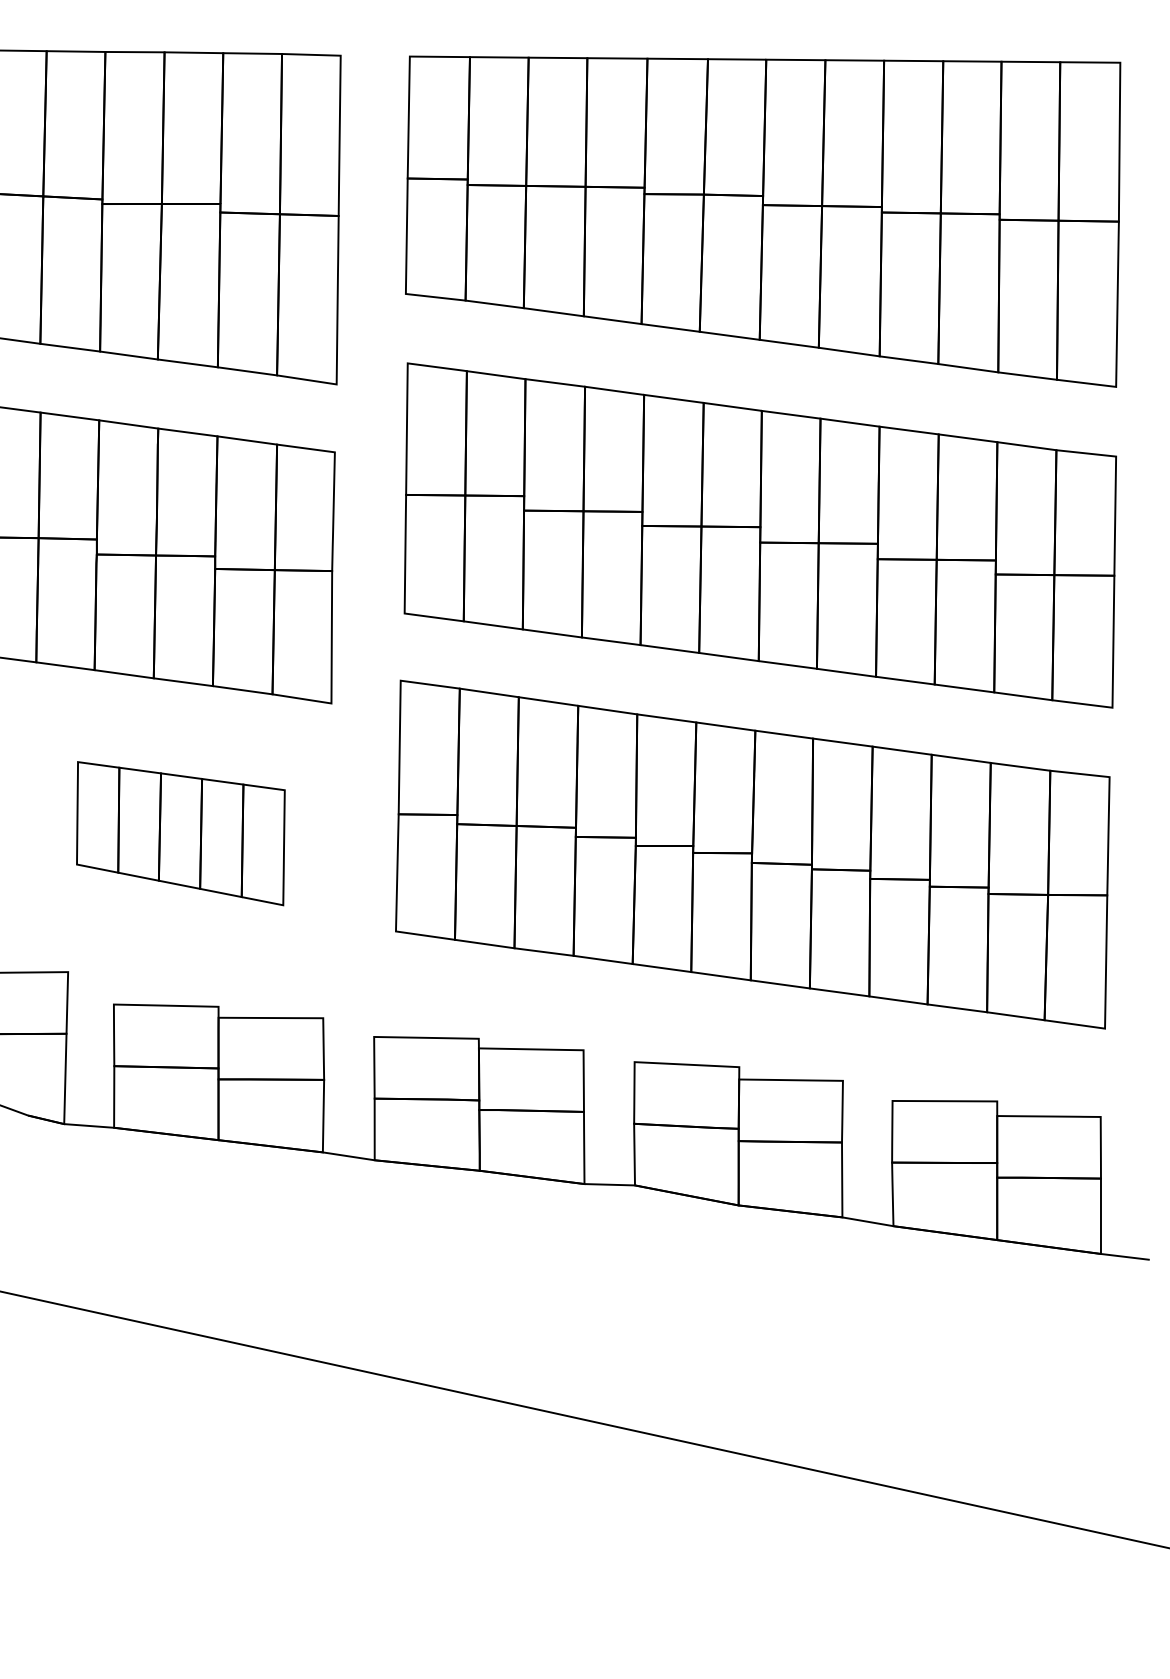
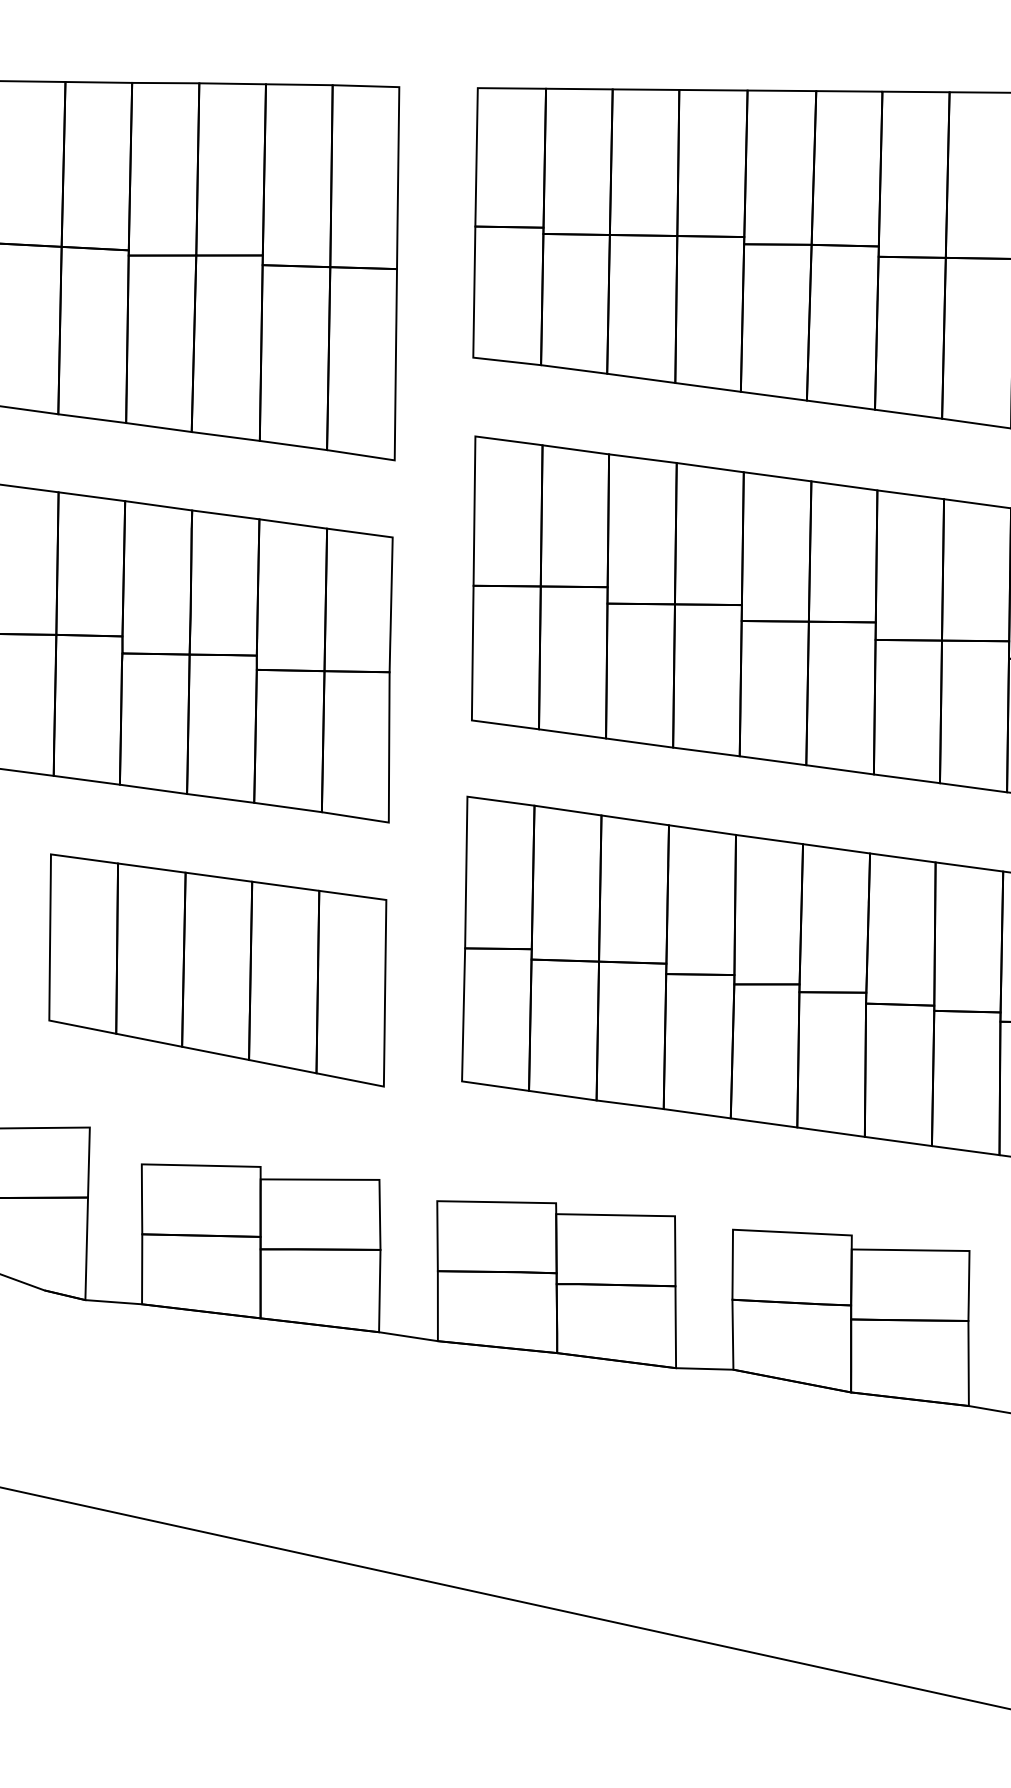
part: (180, 833) -> (217, 970), size x1.43

